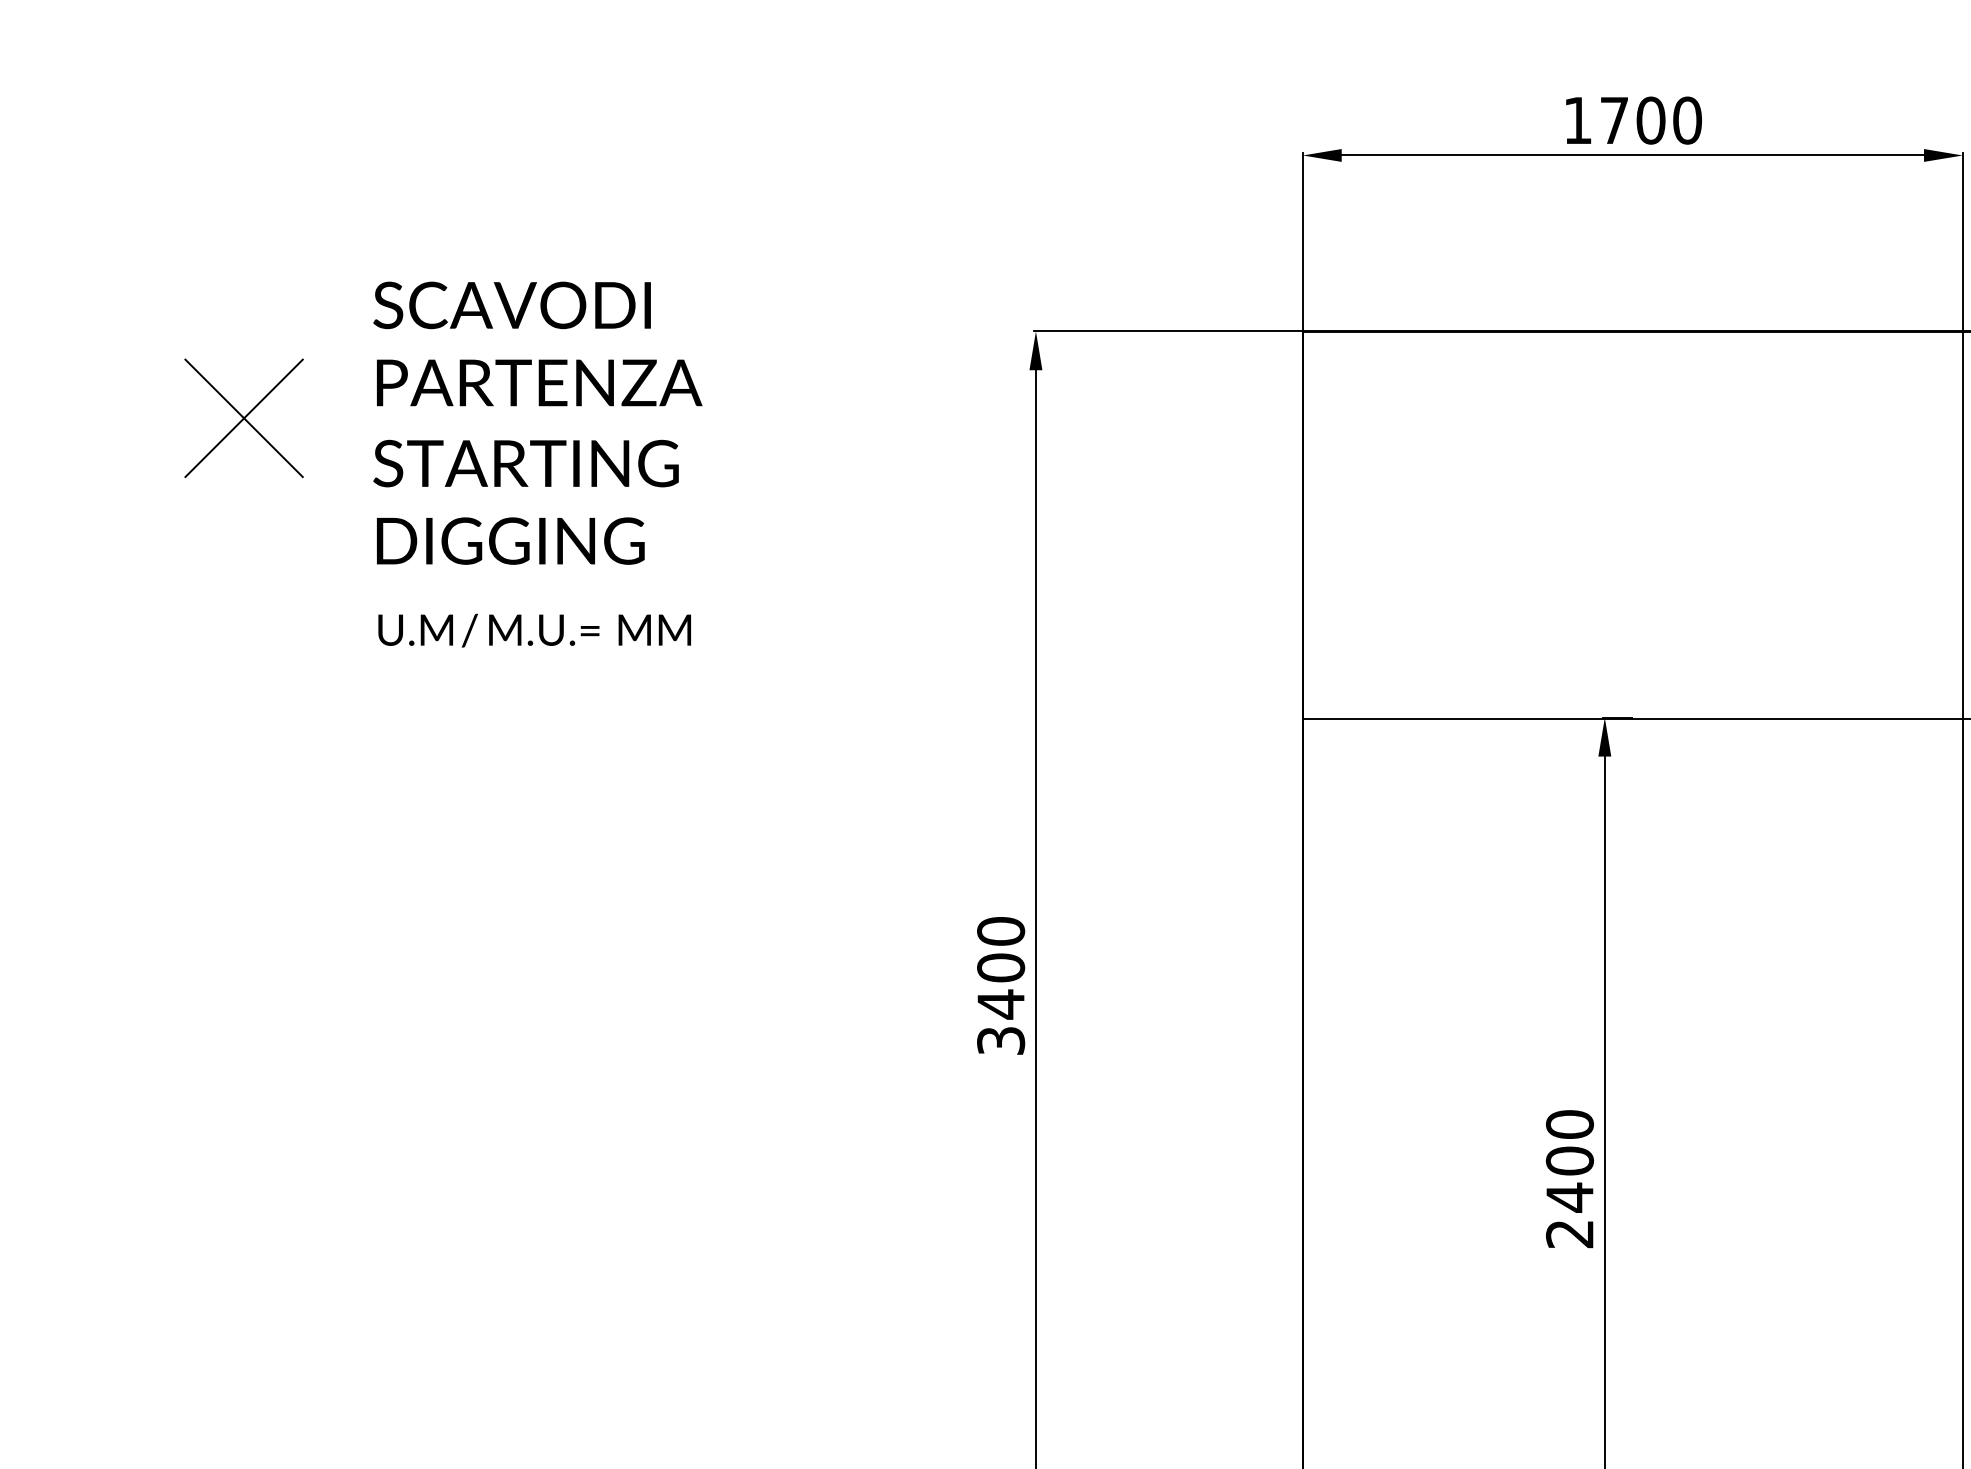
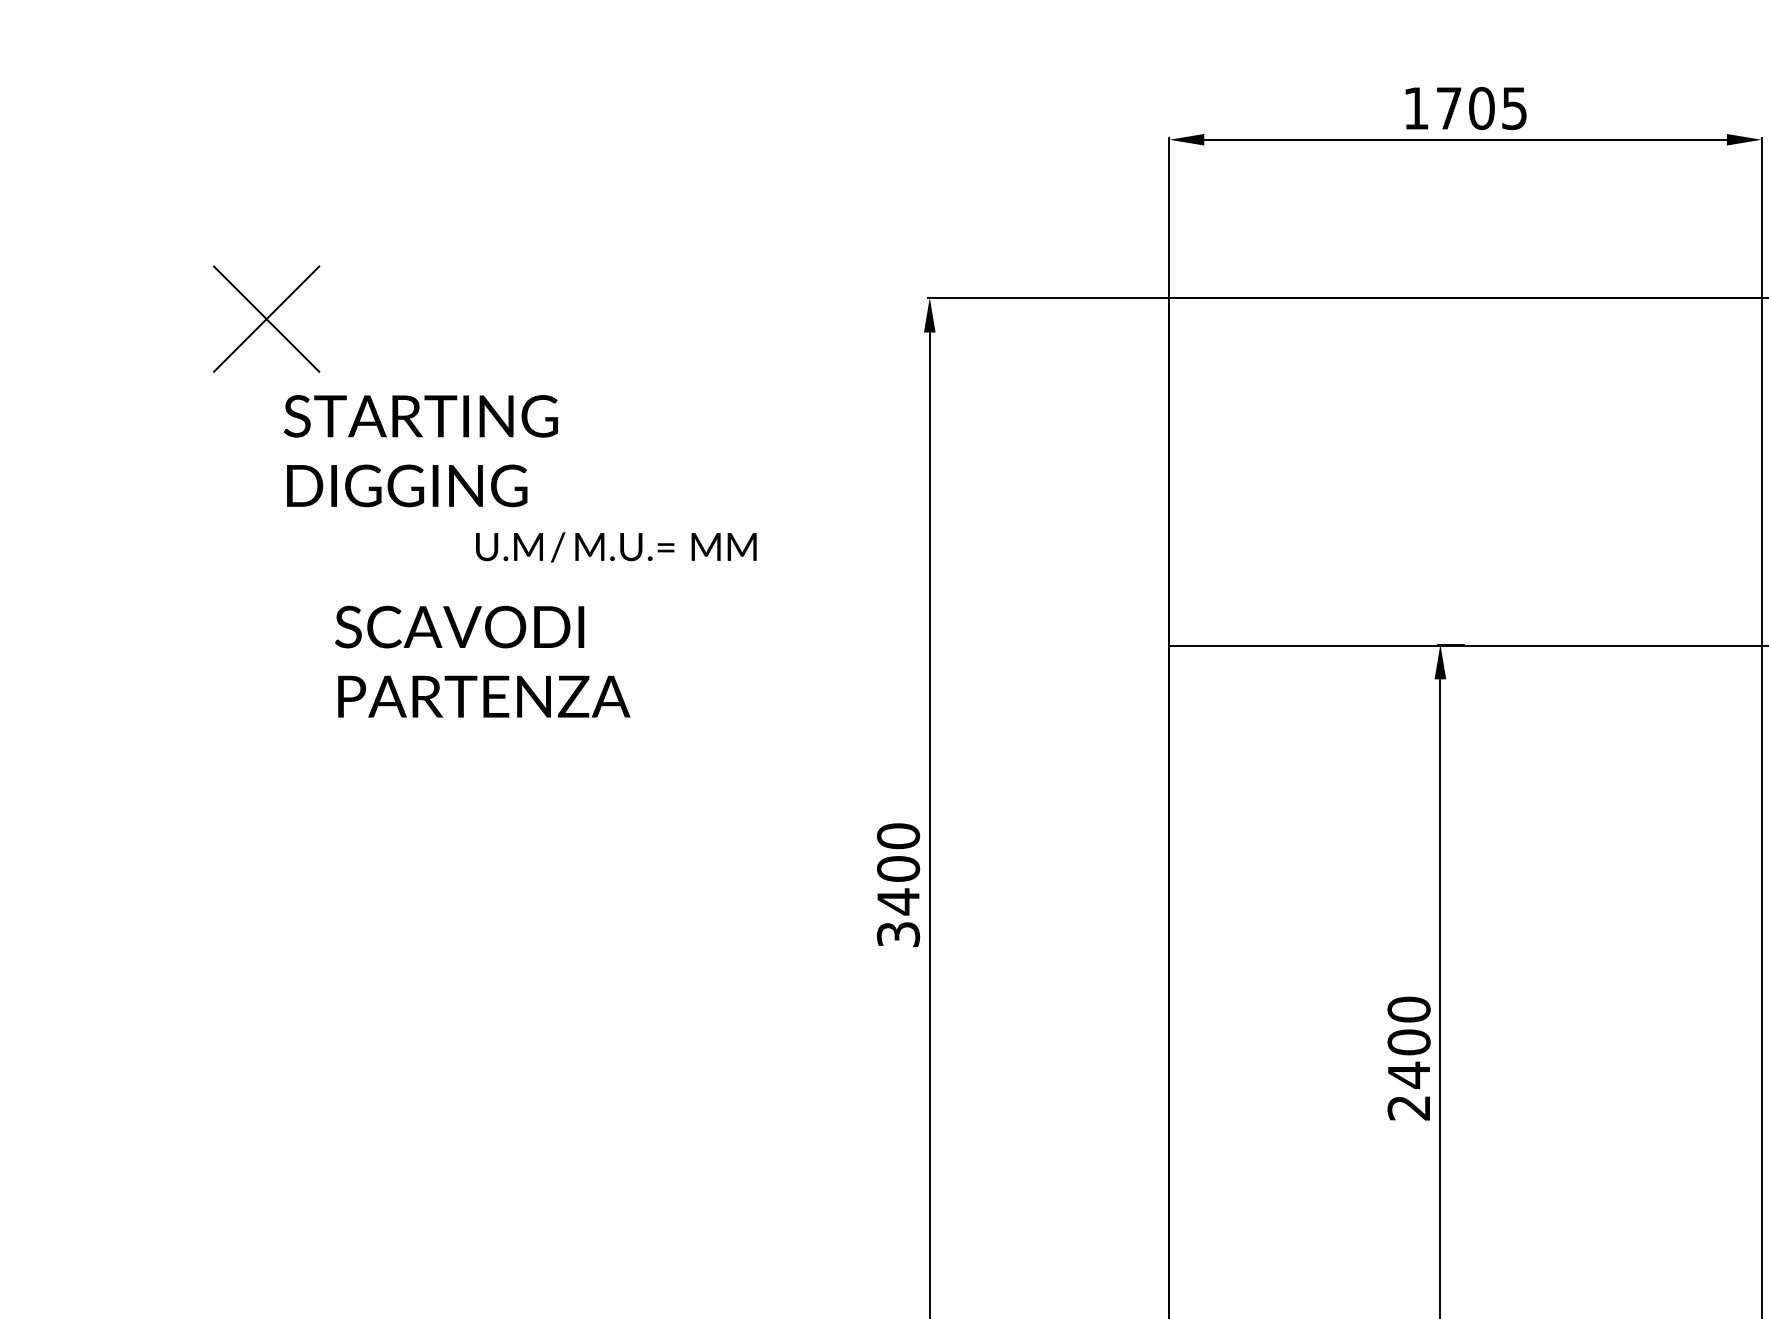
text: (1687, 120) -> (1514, 108), 1700 -> 1705
text: (537, 343) -> (482, 661), moved
part: (243, 418) -> (266, 319), moved
text: (525, 501) -> (420, 450), moved
text: (534, 630) -> (616, 547), moved

